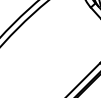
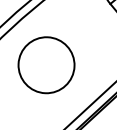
circle: (44, 55) -> (46, 65), added

